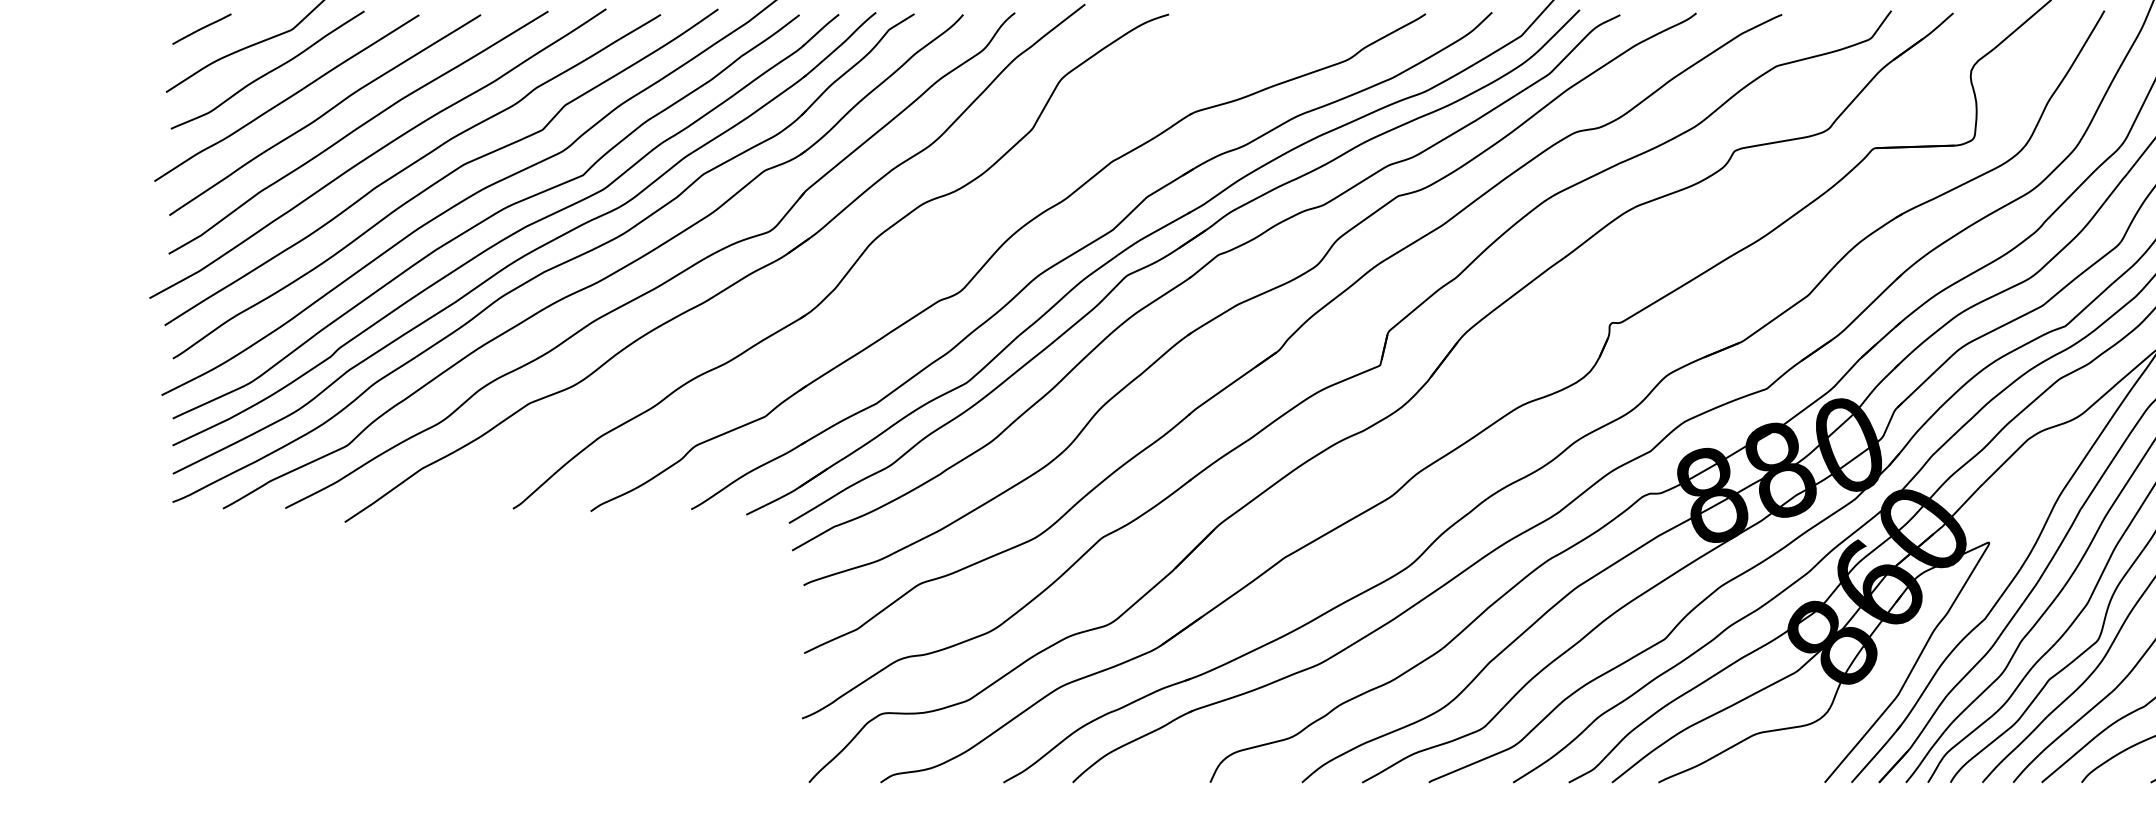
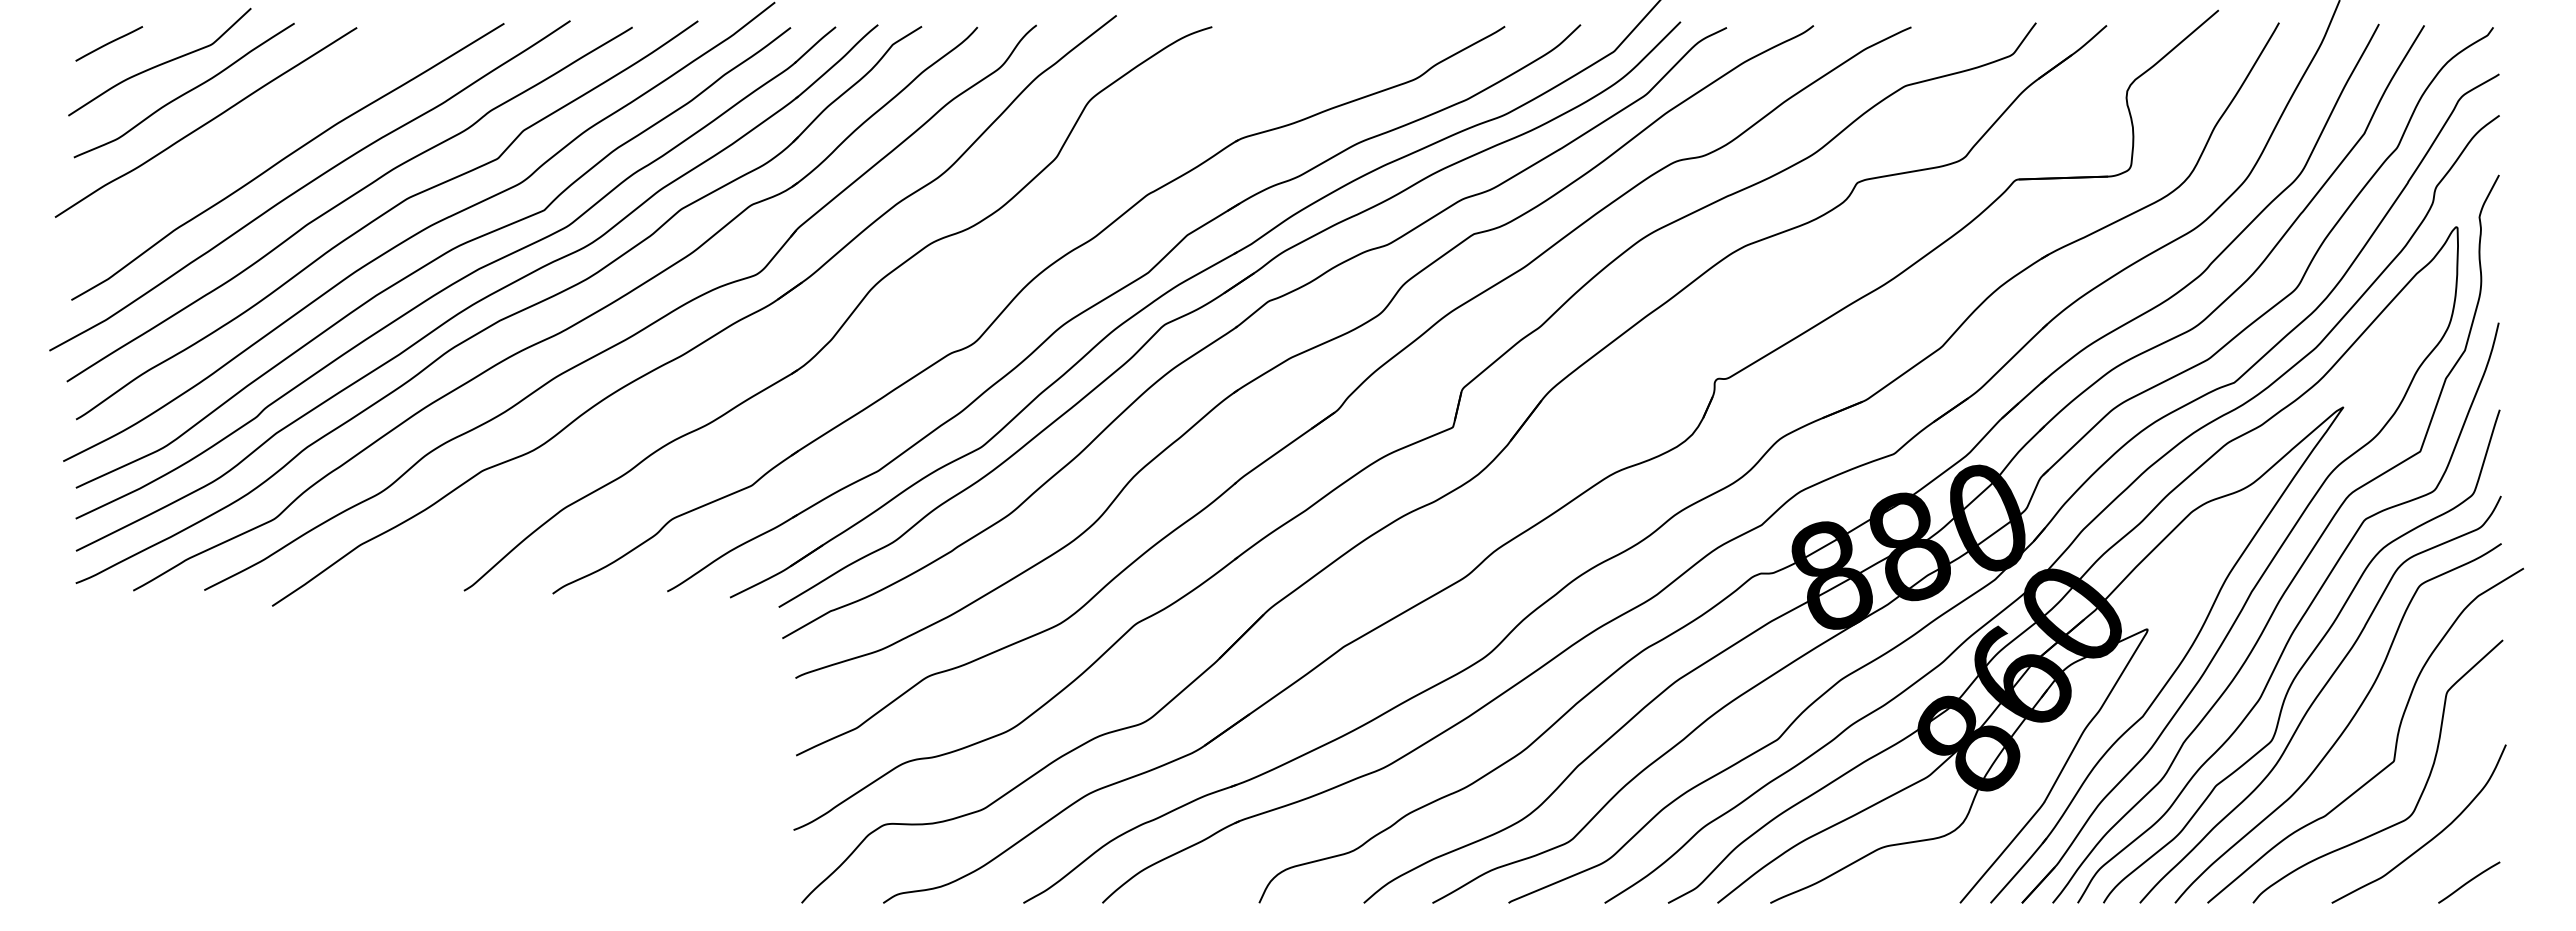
curve: (324, 114) -> (249, 141), removed

